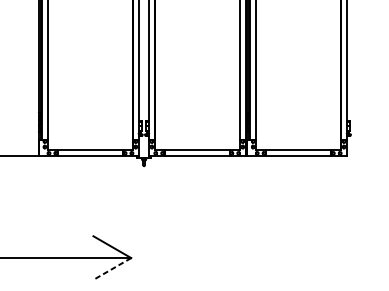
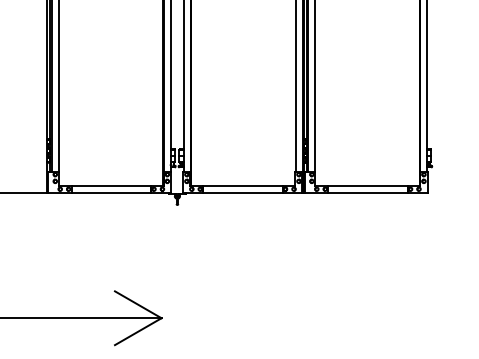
line: (112, 268) -> (138, 331), dashed -> solid

